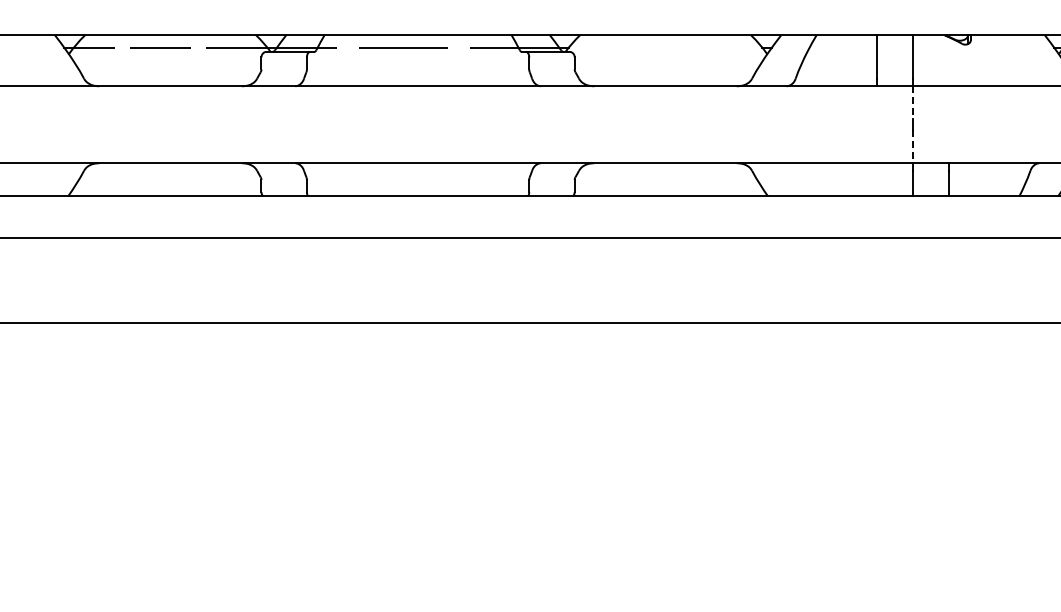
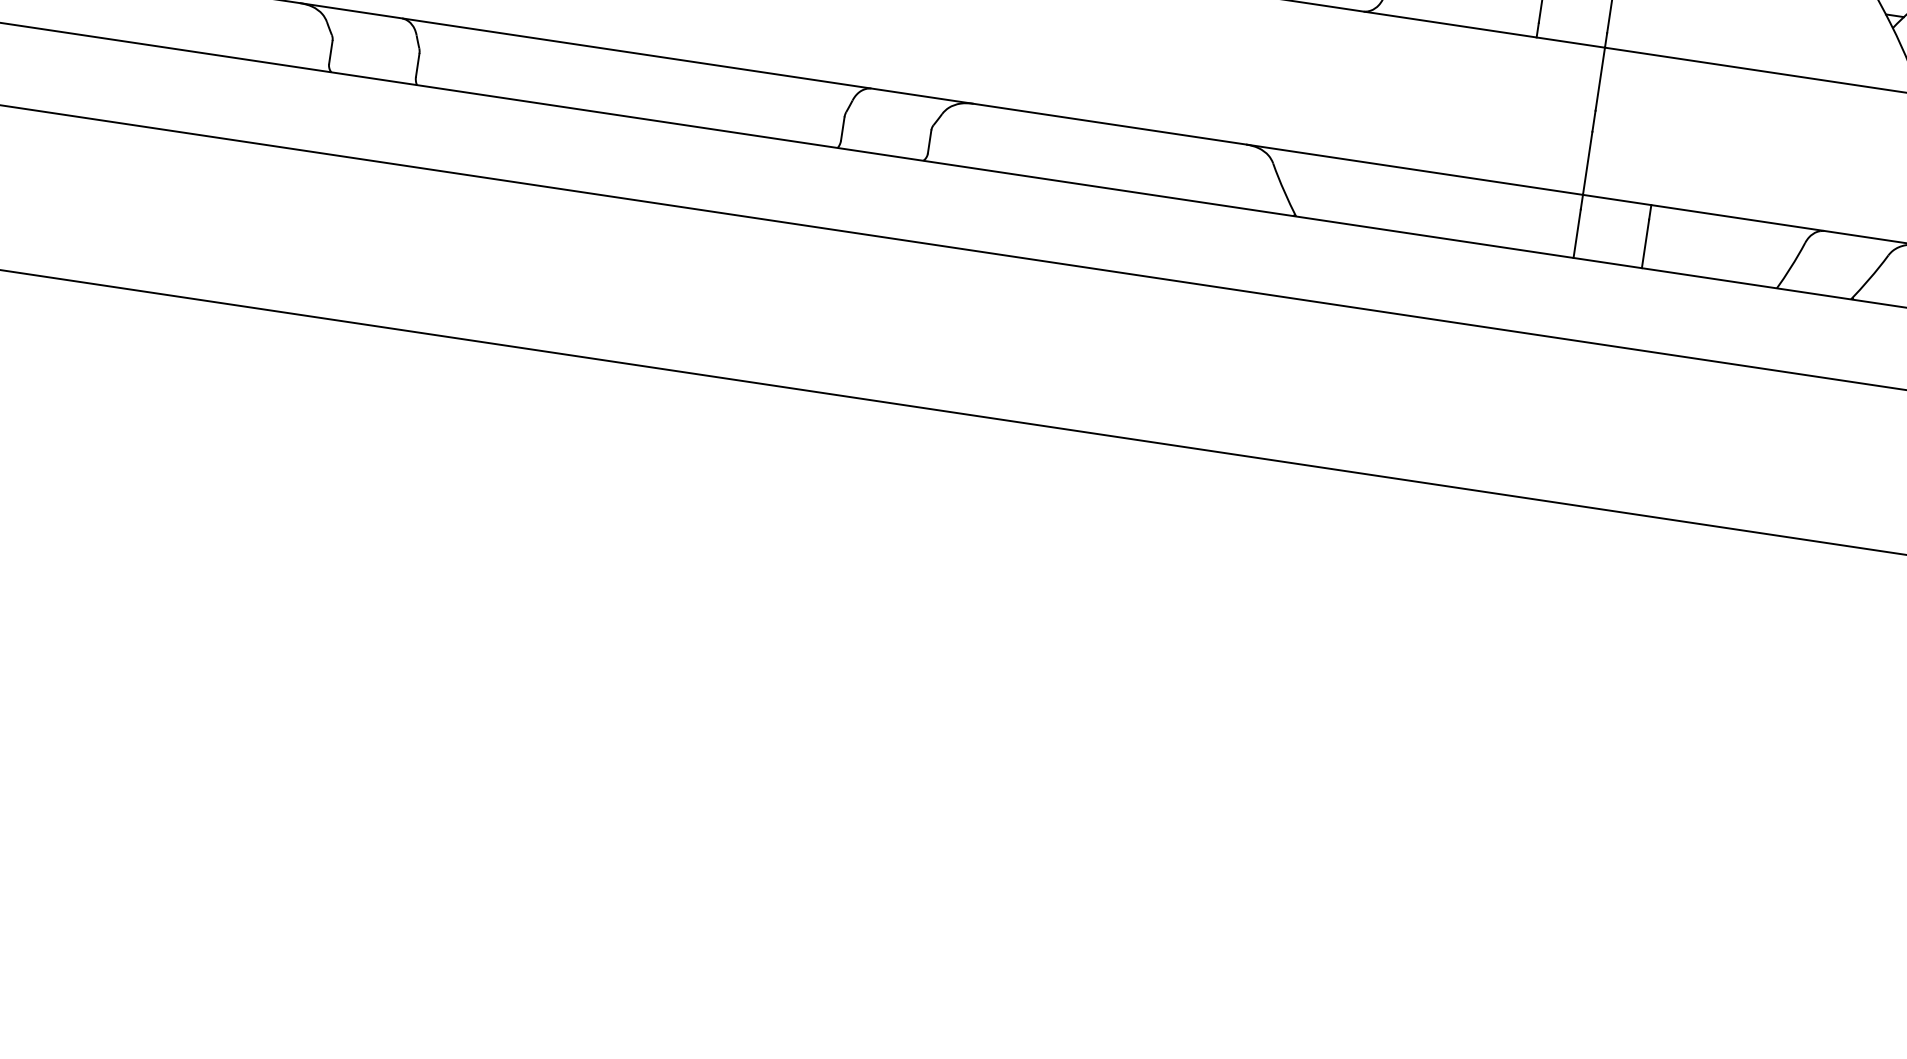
line: (913, 103) -> (1600, 80), dashed -> solid
line: (913, 147) -> (1588, 164), dashed -> solid

